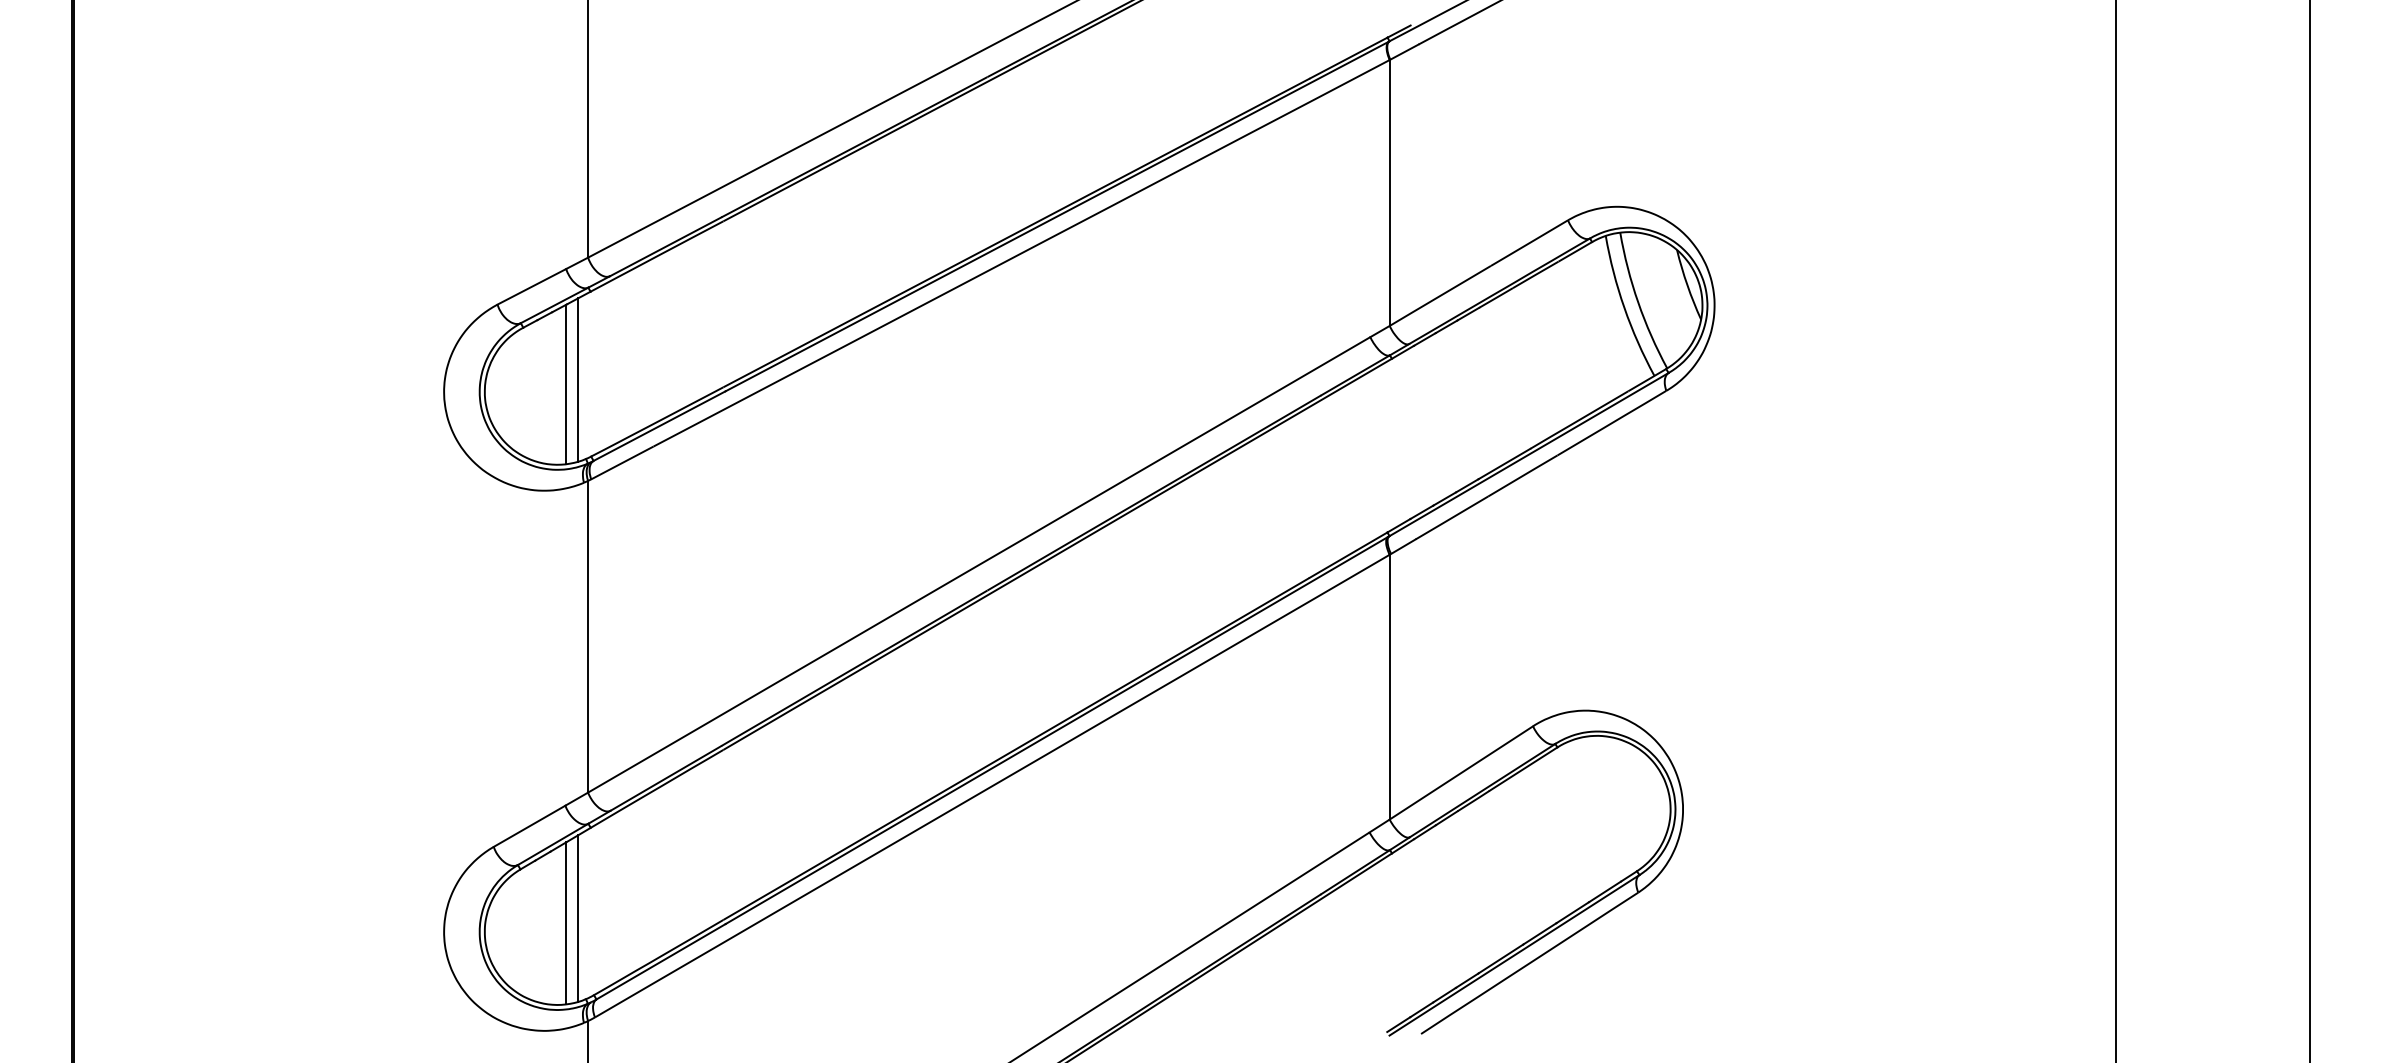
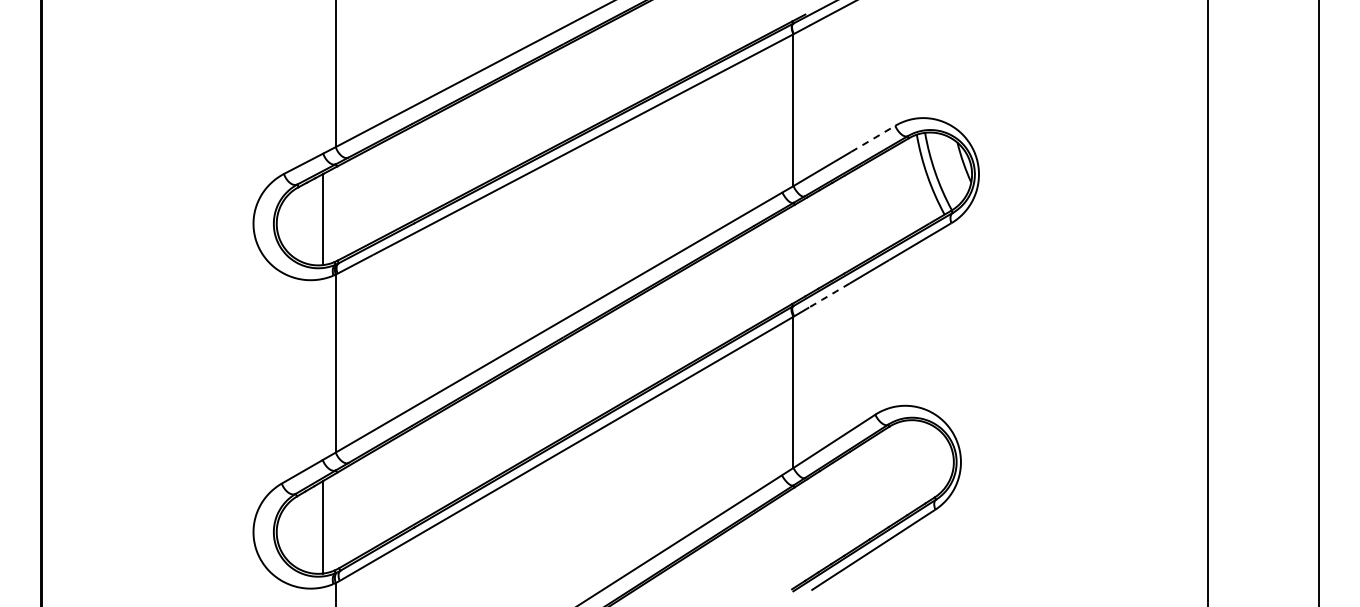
line: (1529, 242) -> (873, 138), solid -> dashed
line: (577, 379) -> (329, 216), removed
line: (1451, 517) -> (828, 295), solid -> dashed
line: (577, 918) -> (329, 524), removed

